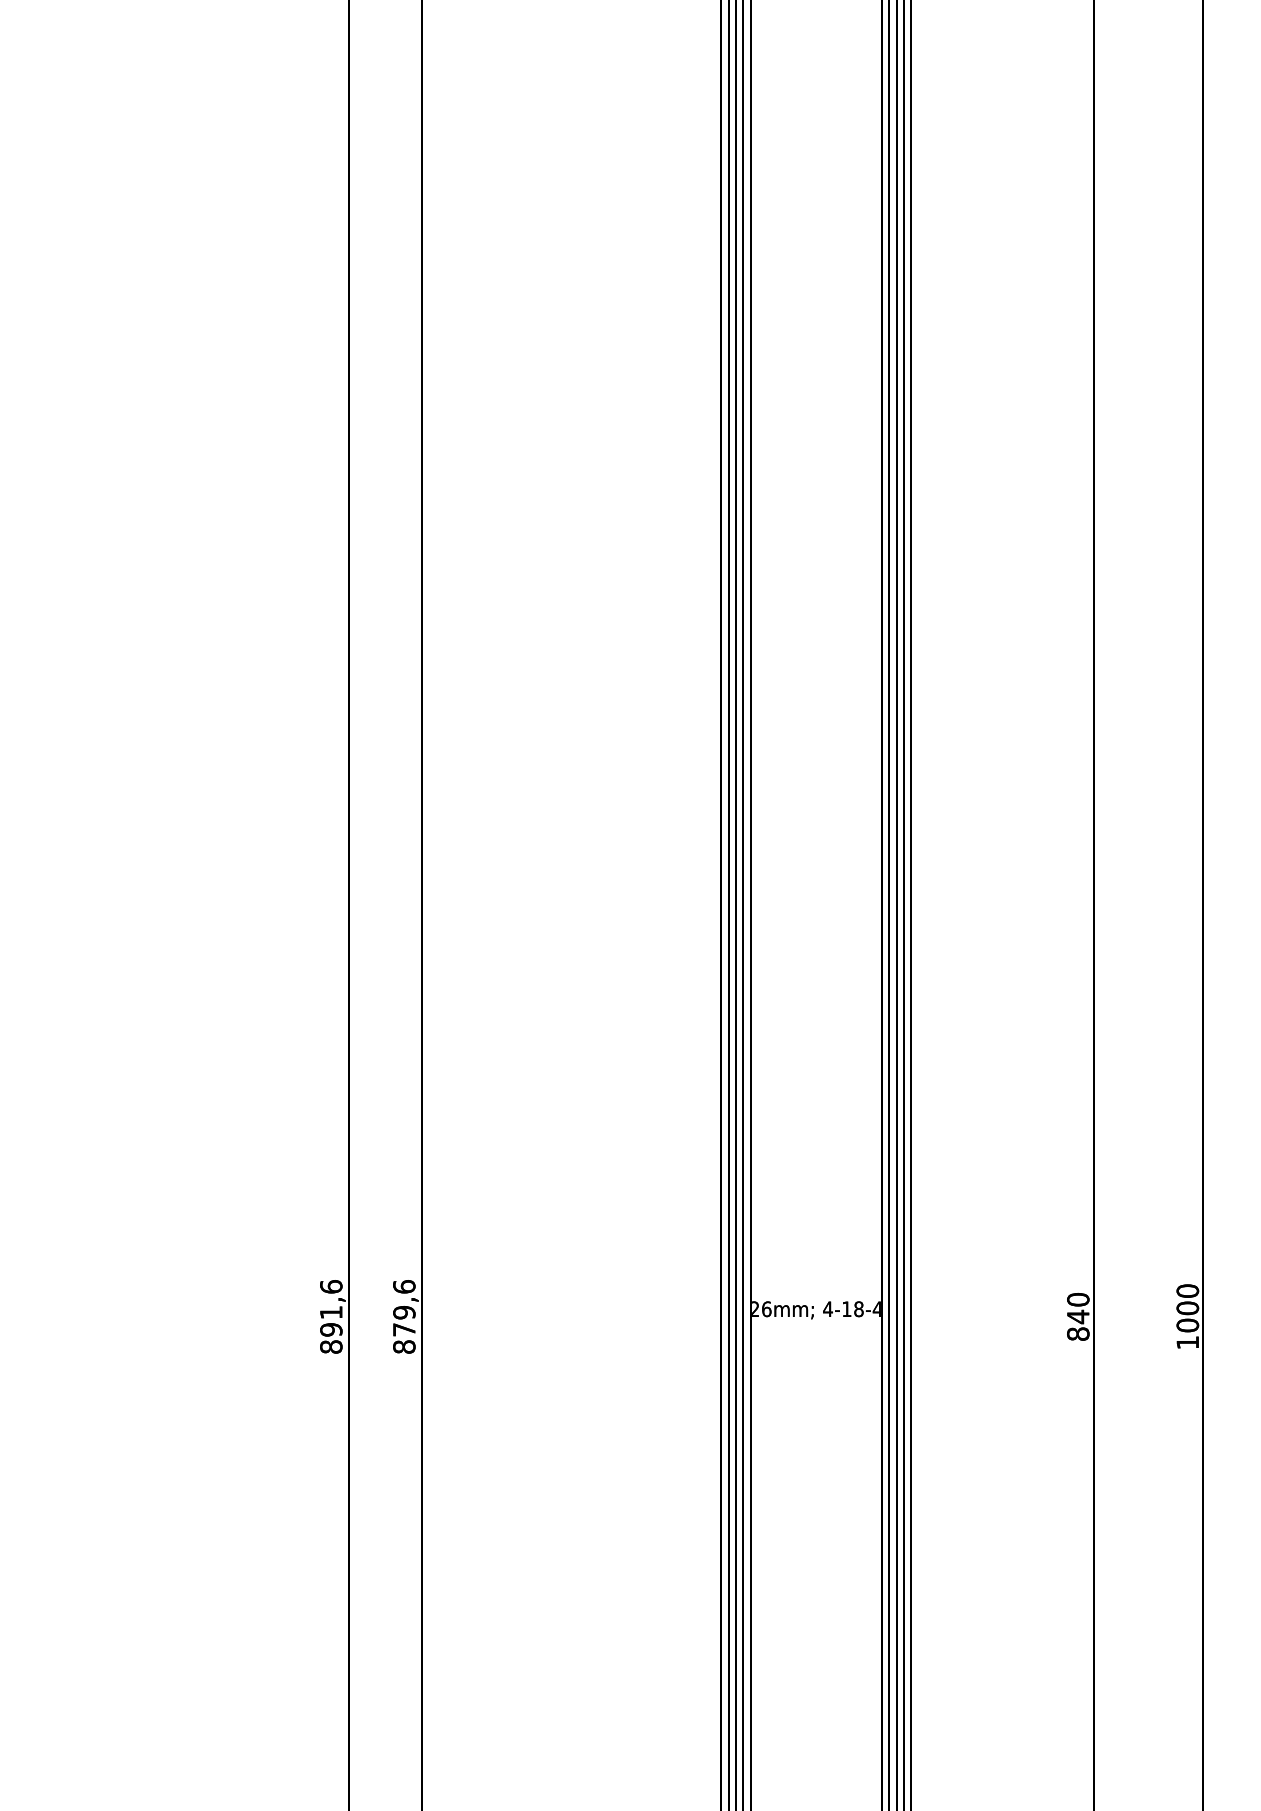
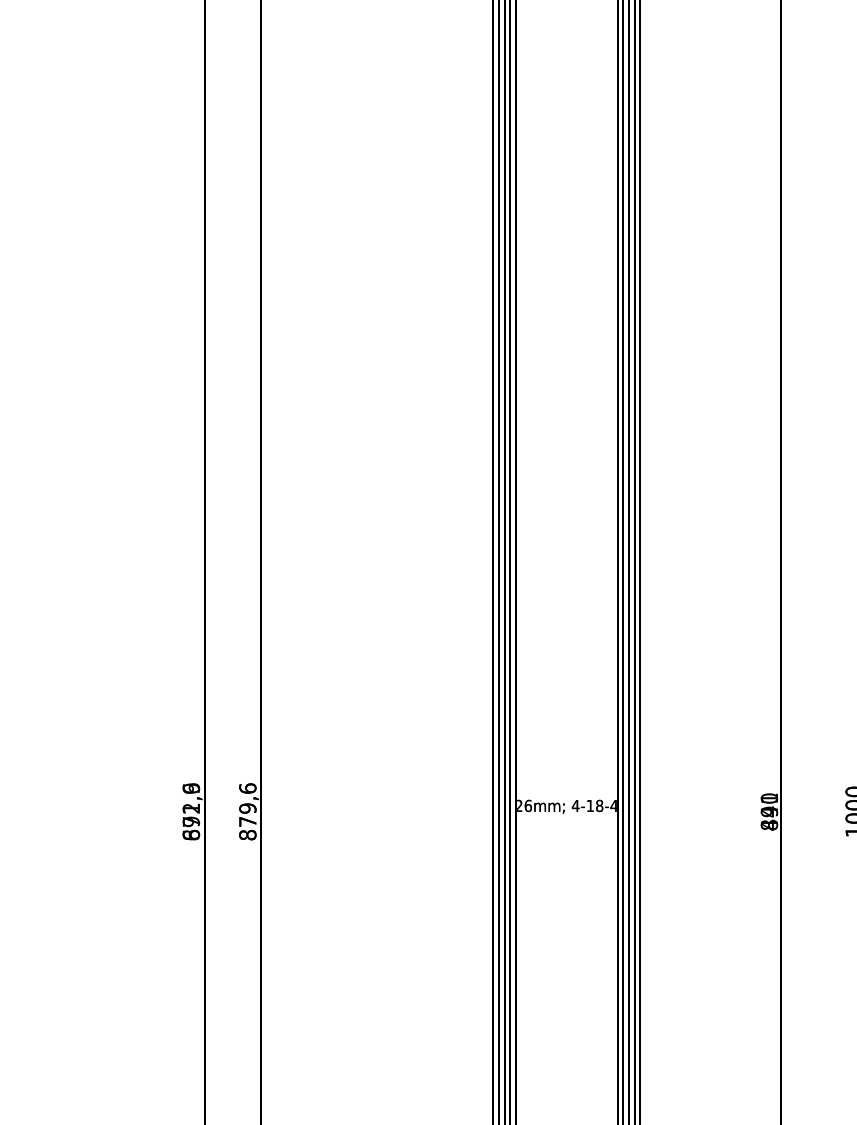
text: (331, 1316) -> (191, 811), 891,6 -> 672,9
text: (1078, 1317) -> (769, 812), 840 -> 491

